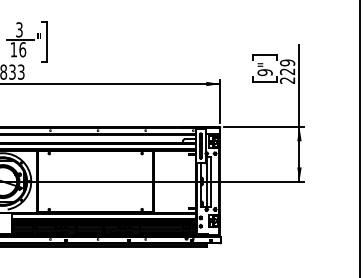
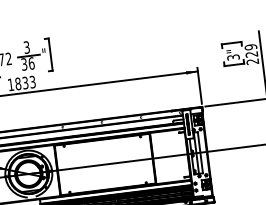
text: (13, 49) -> (24, 64), 16 -> 36
text: (264, 72) -> (232, 57), 9" -> 3"

